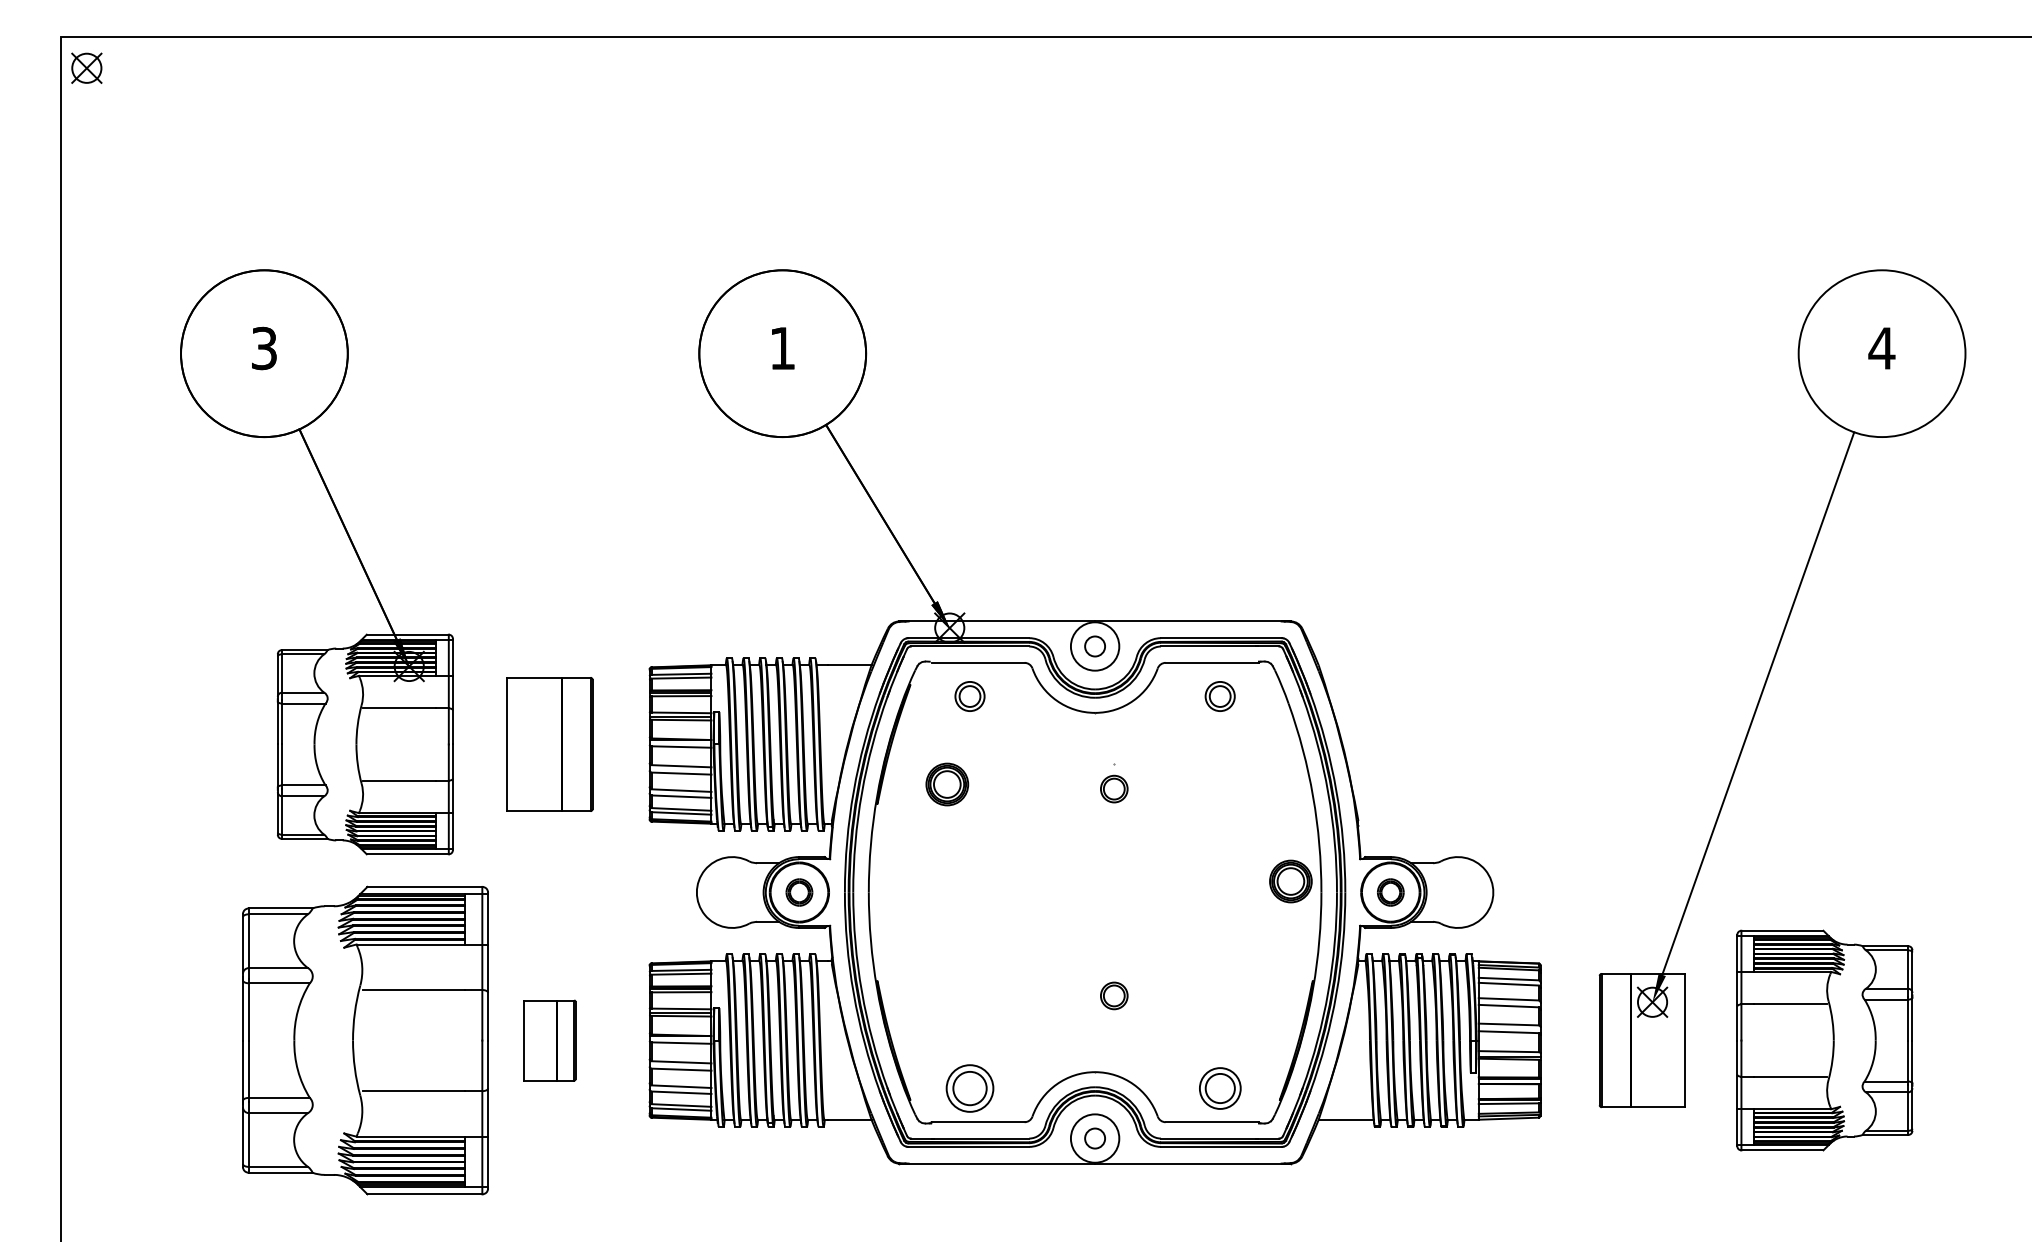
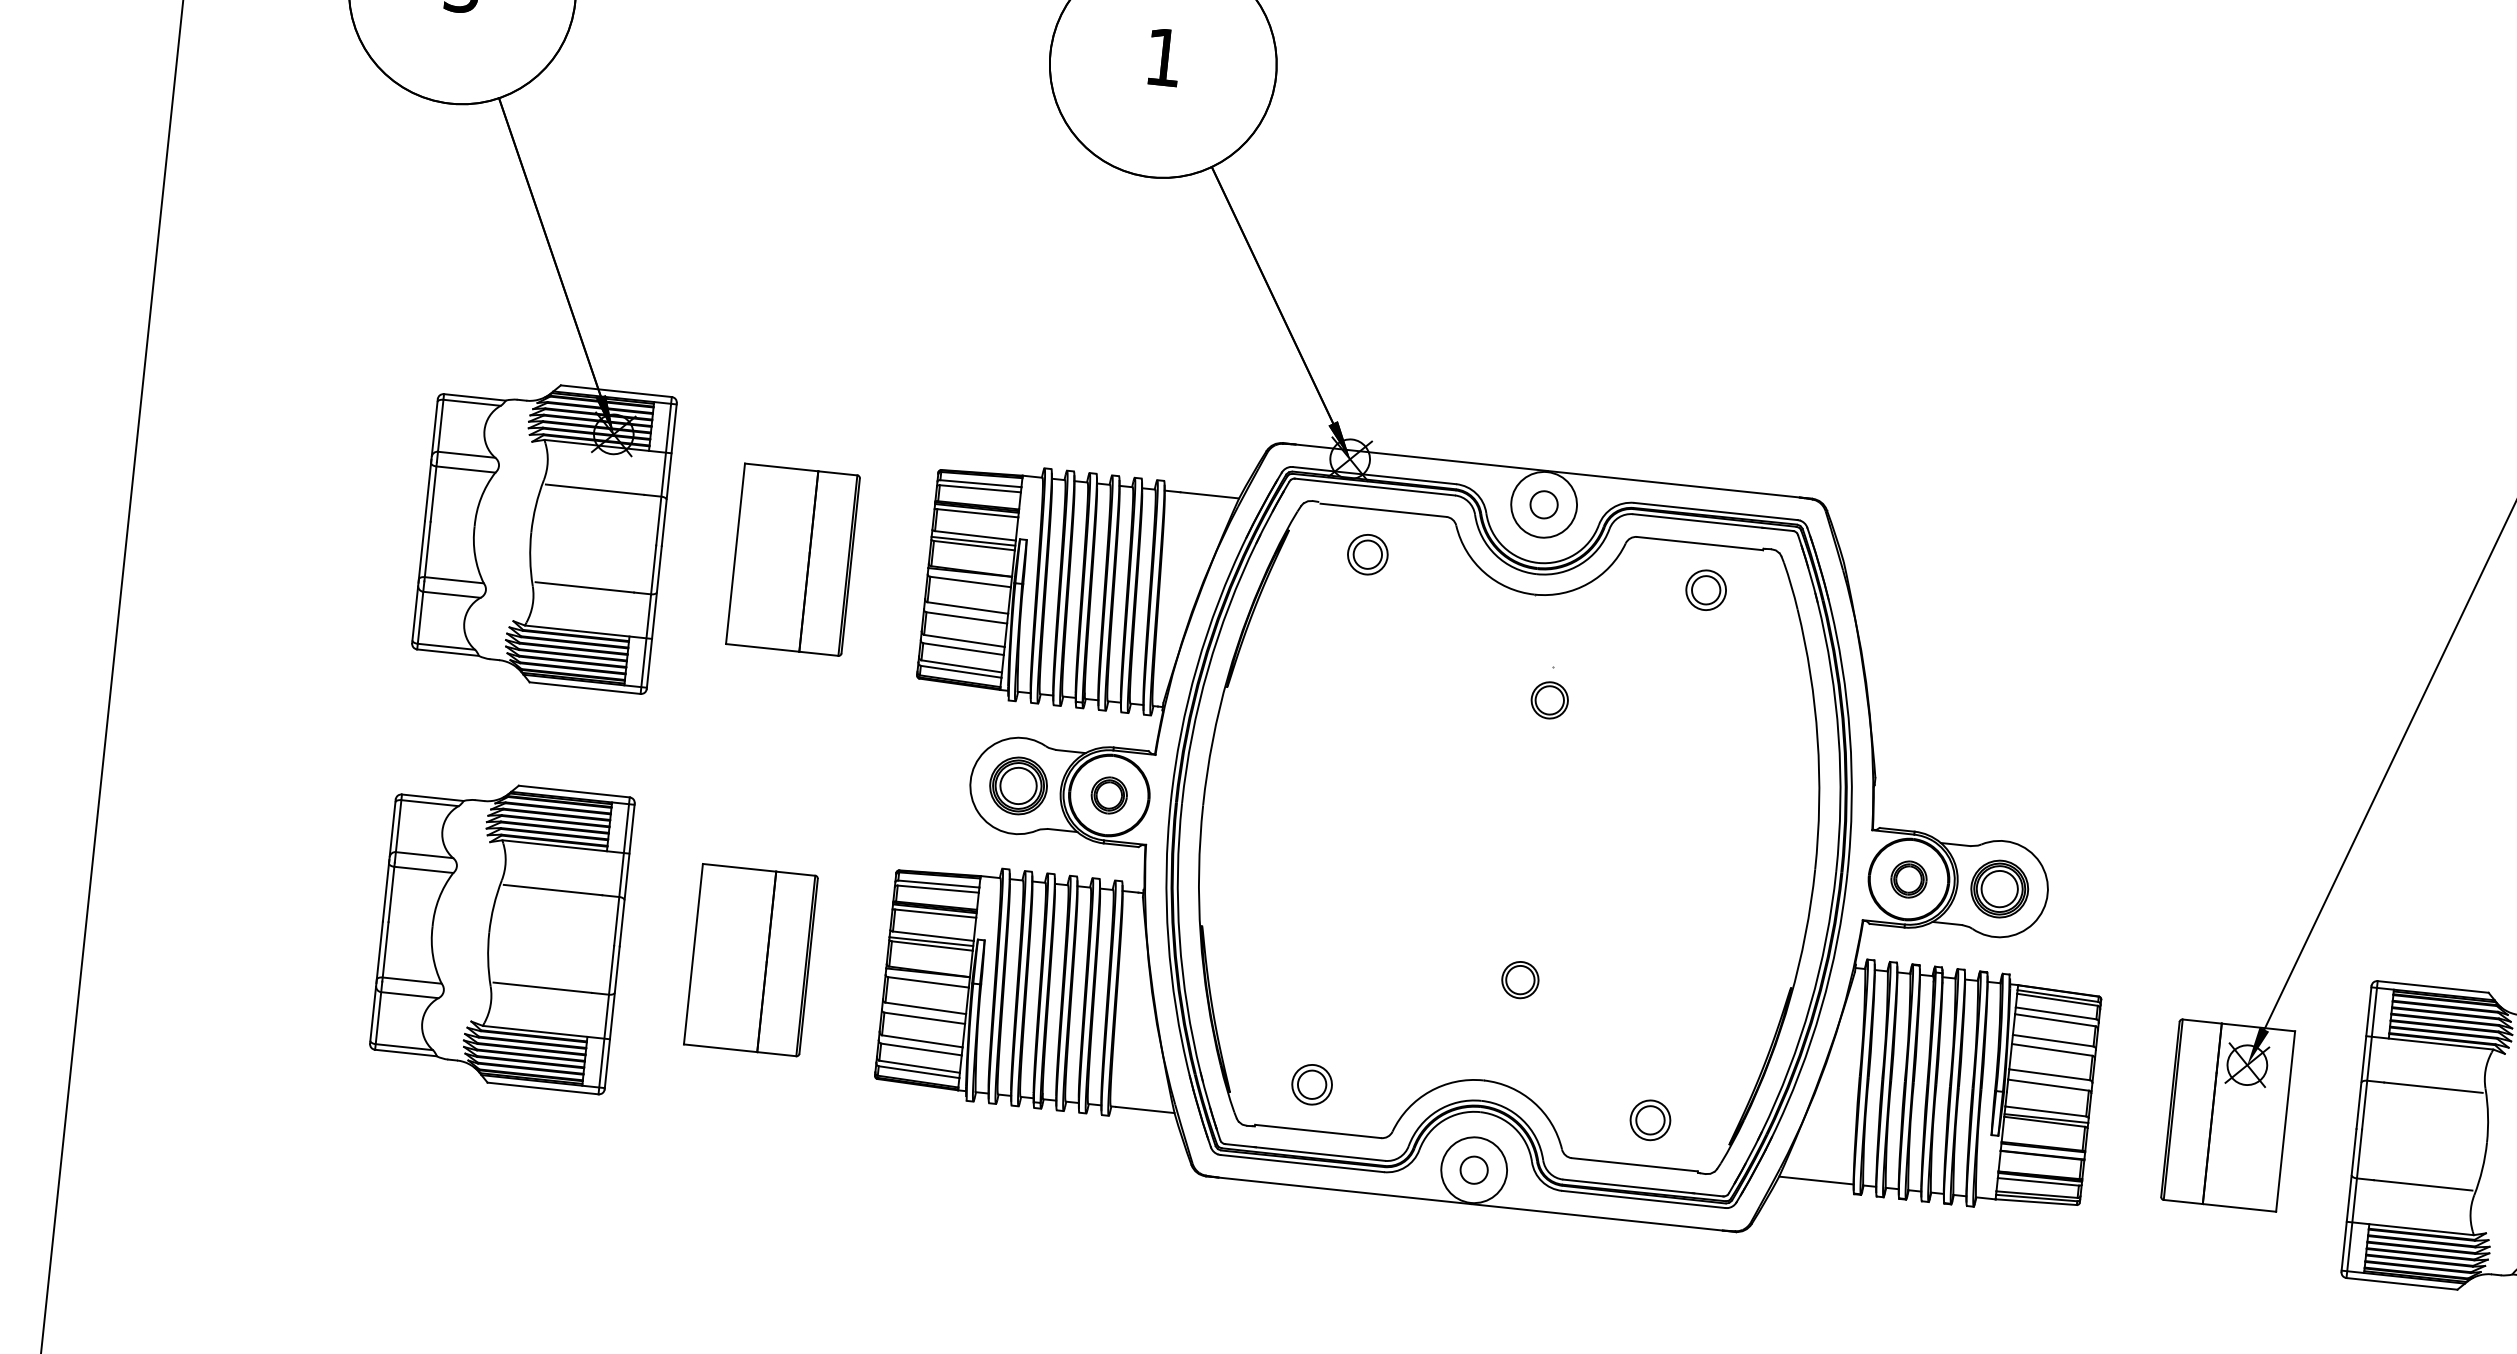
part: (947, 784) -> (1018, 785), moved
part: (1290, 881) -> (1999, 888), moved
part: (364, 1040) -> (500, 933), size x0.71
part: (549, 1040) -> (750, 960), size x1.67
part: (969, 1088) -> (1311, 1084), size x0.62
part: (1219, 1088) -> (1649, 1120), size x0.71

